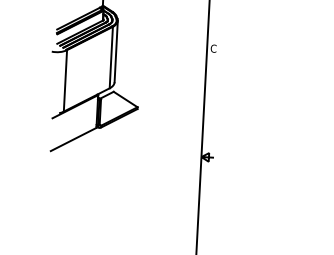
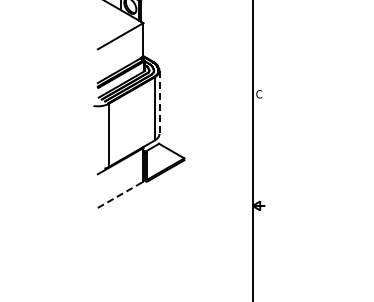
line: (116, 51) -> (159, 102), solid -> dashed
line: (74, 139) -> (121, 194), solid -> dashed

